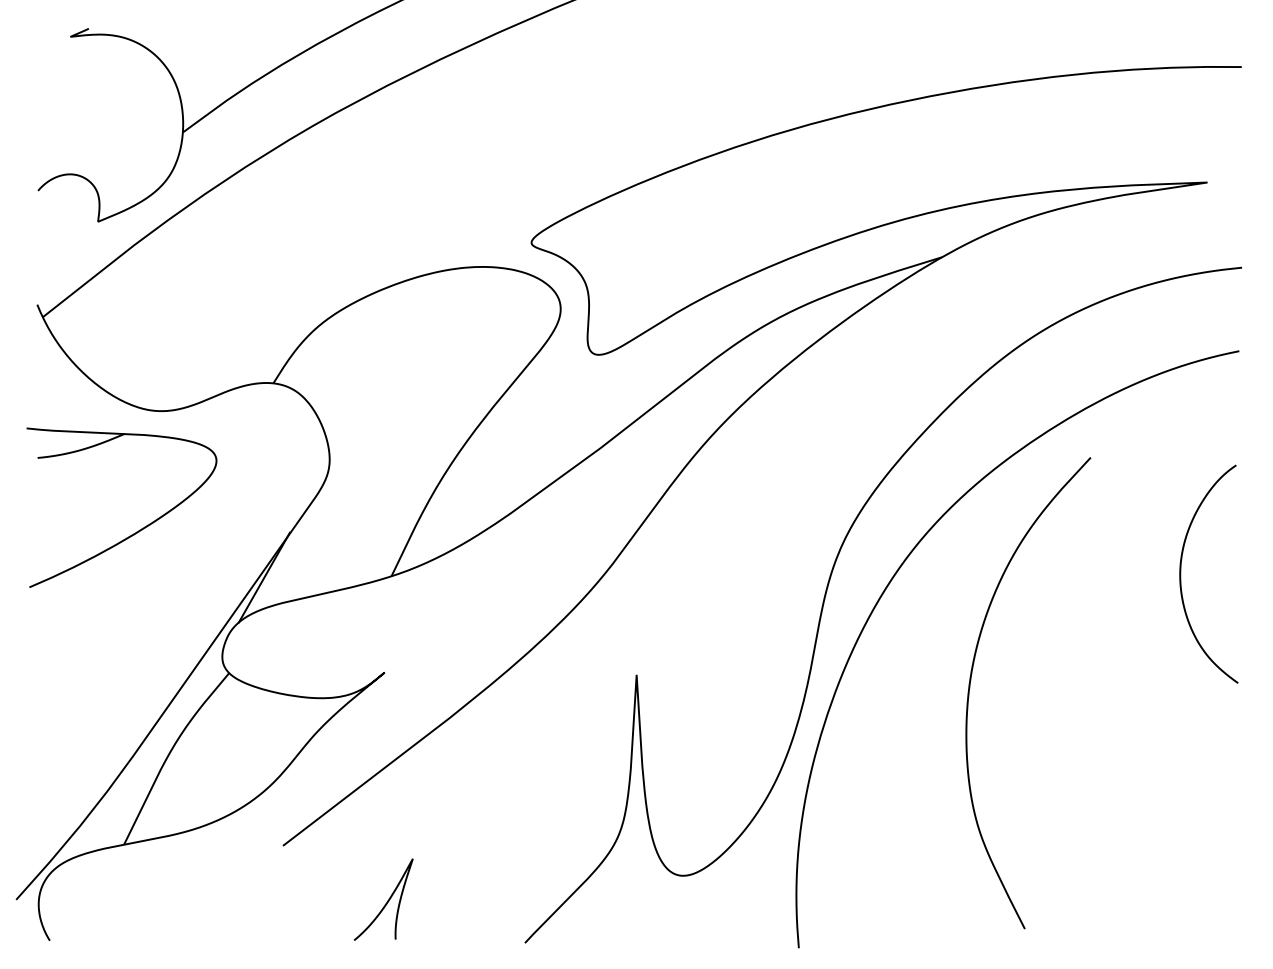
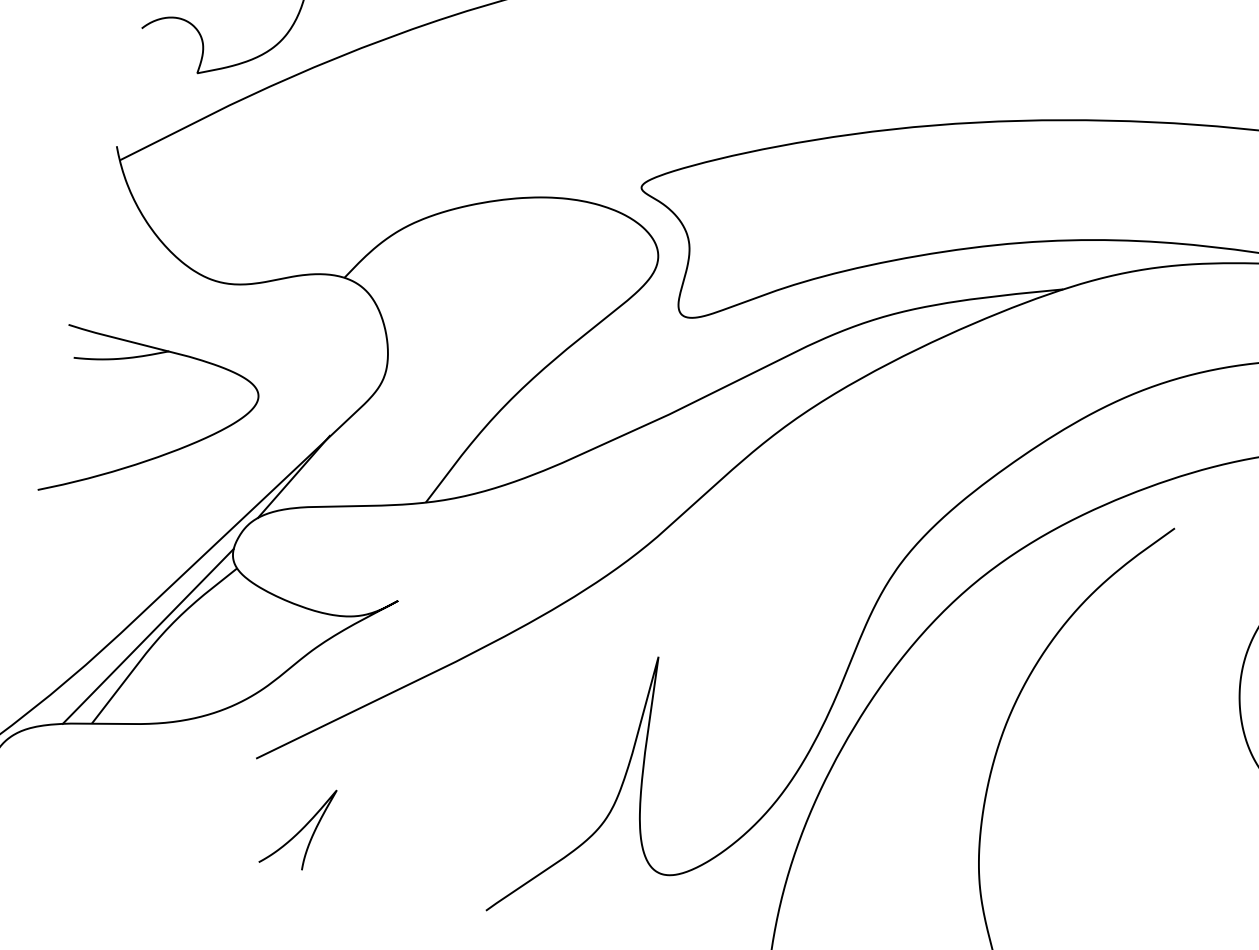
part: (136, 531) -> (160, 454), moved
line: (159, 752) -> (148, 635), added
curve: (387, 900) -> (301, 828), moved

